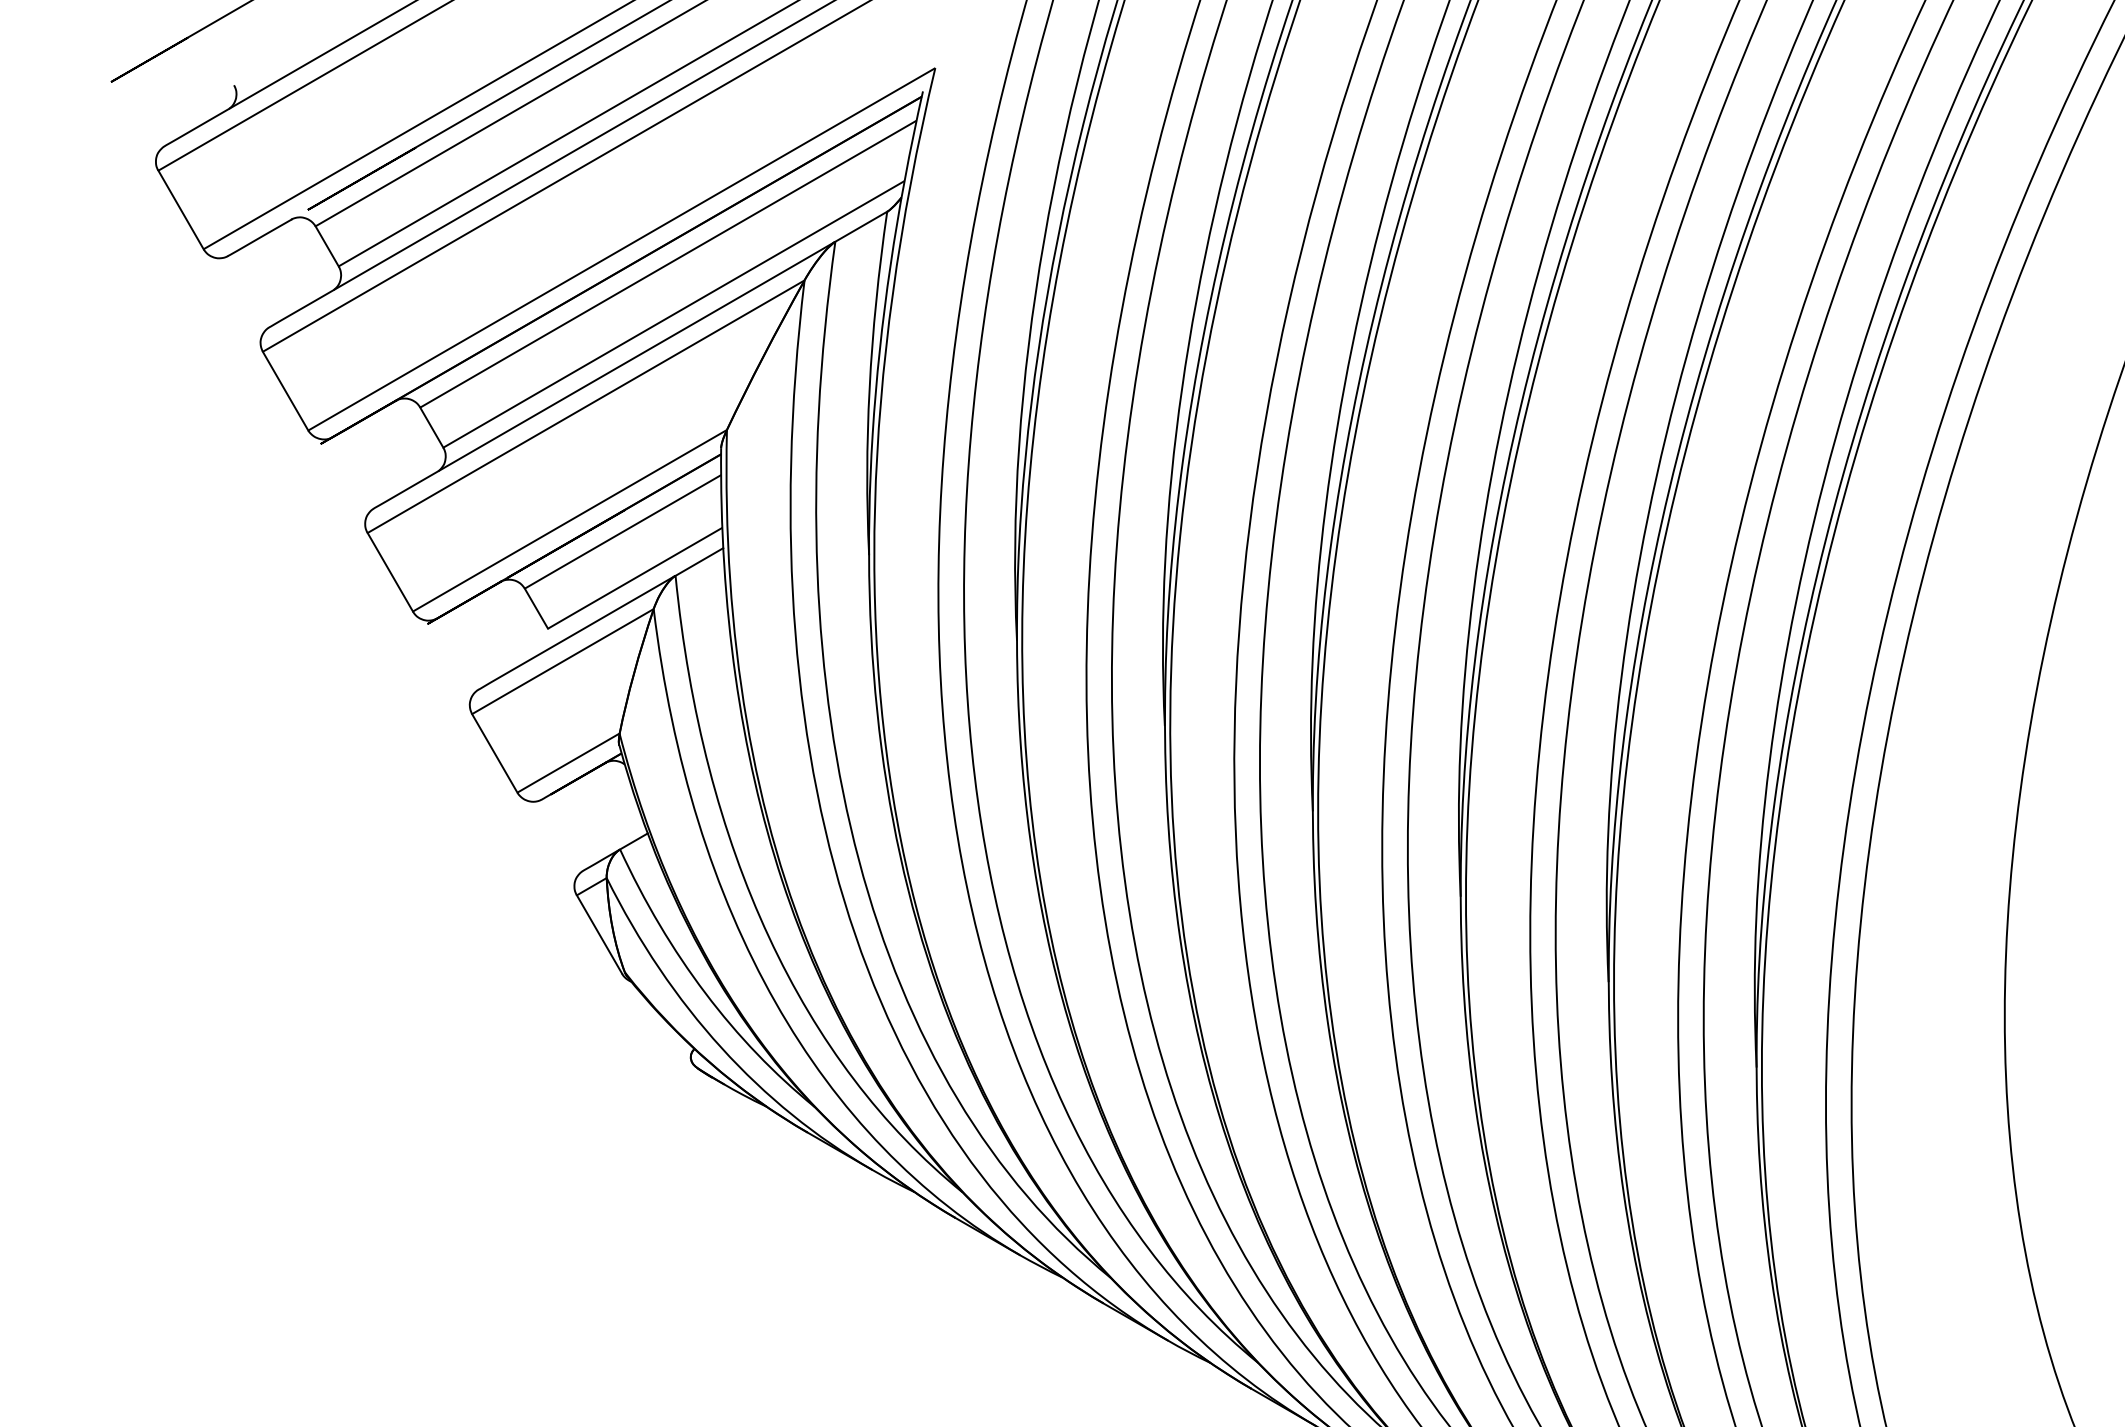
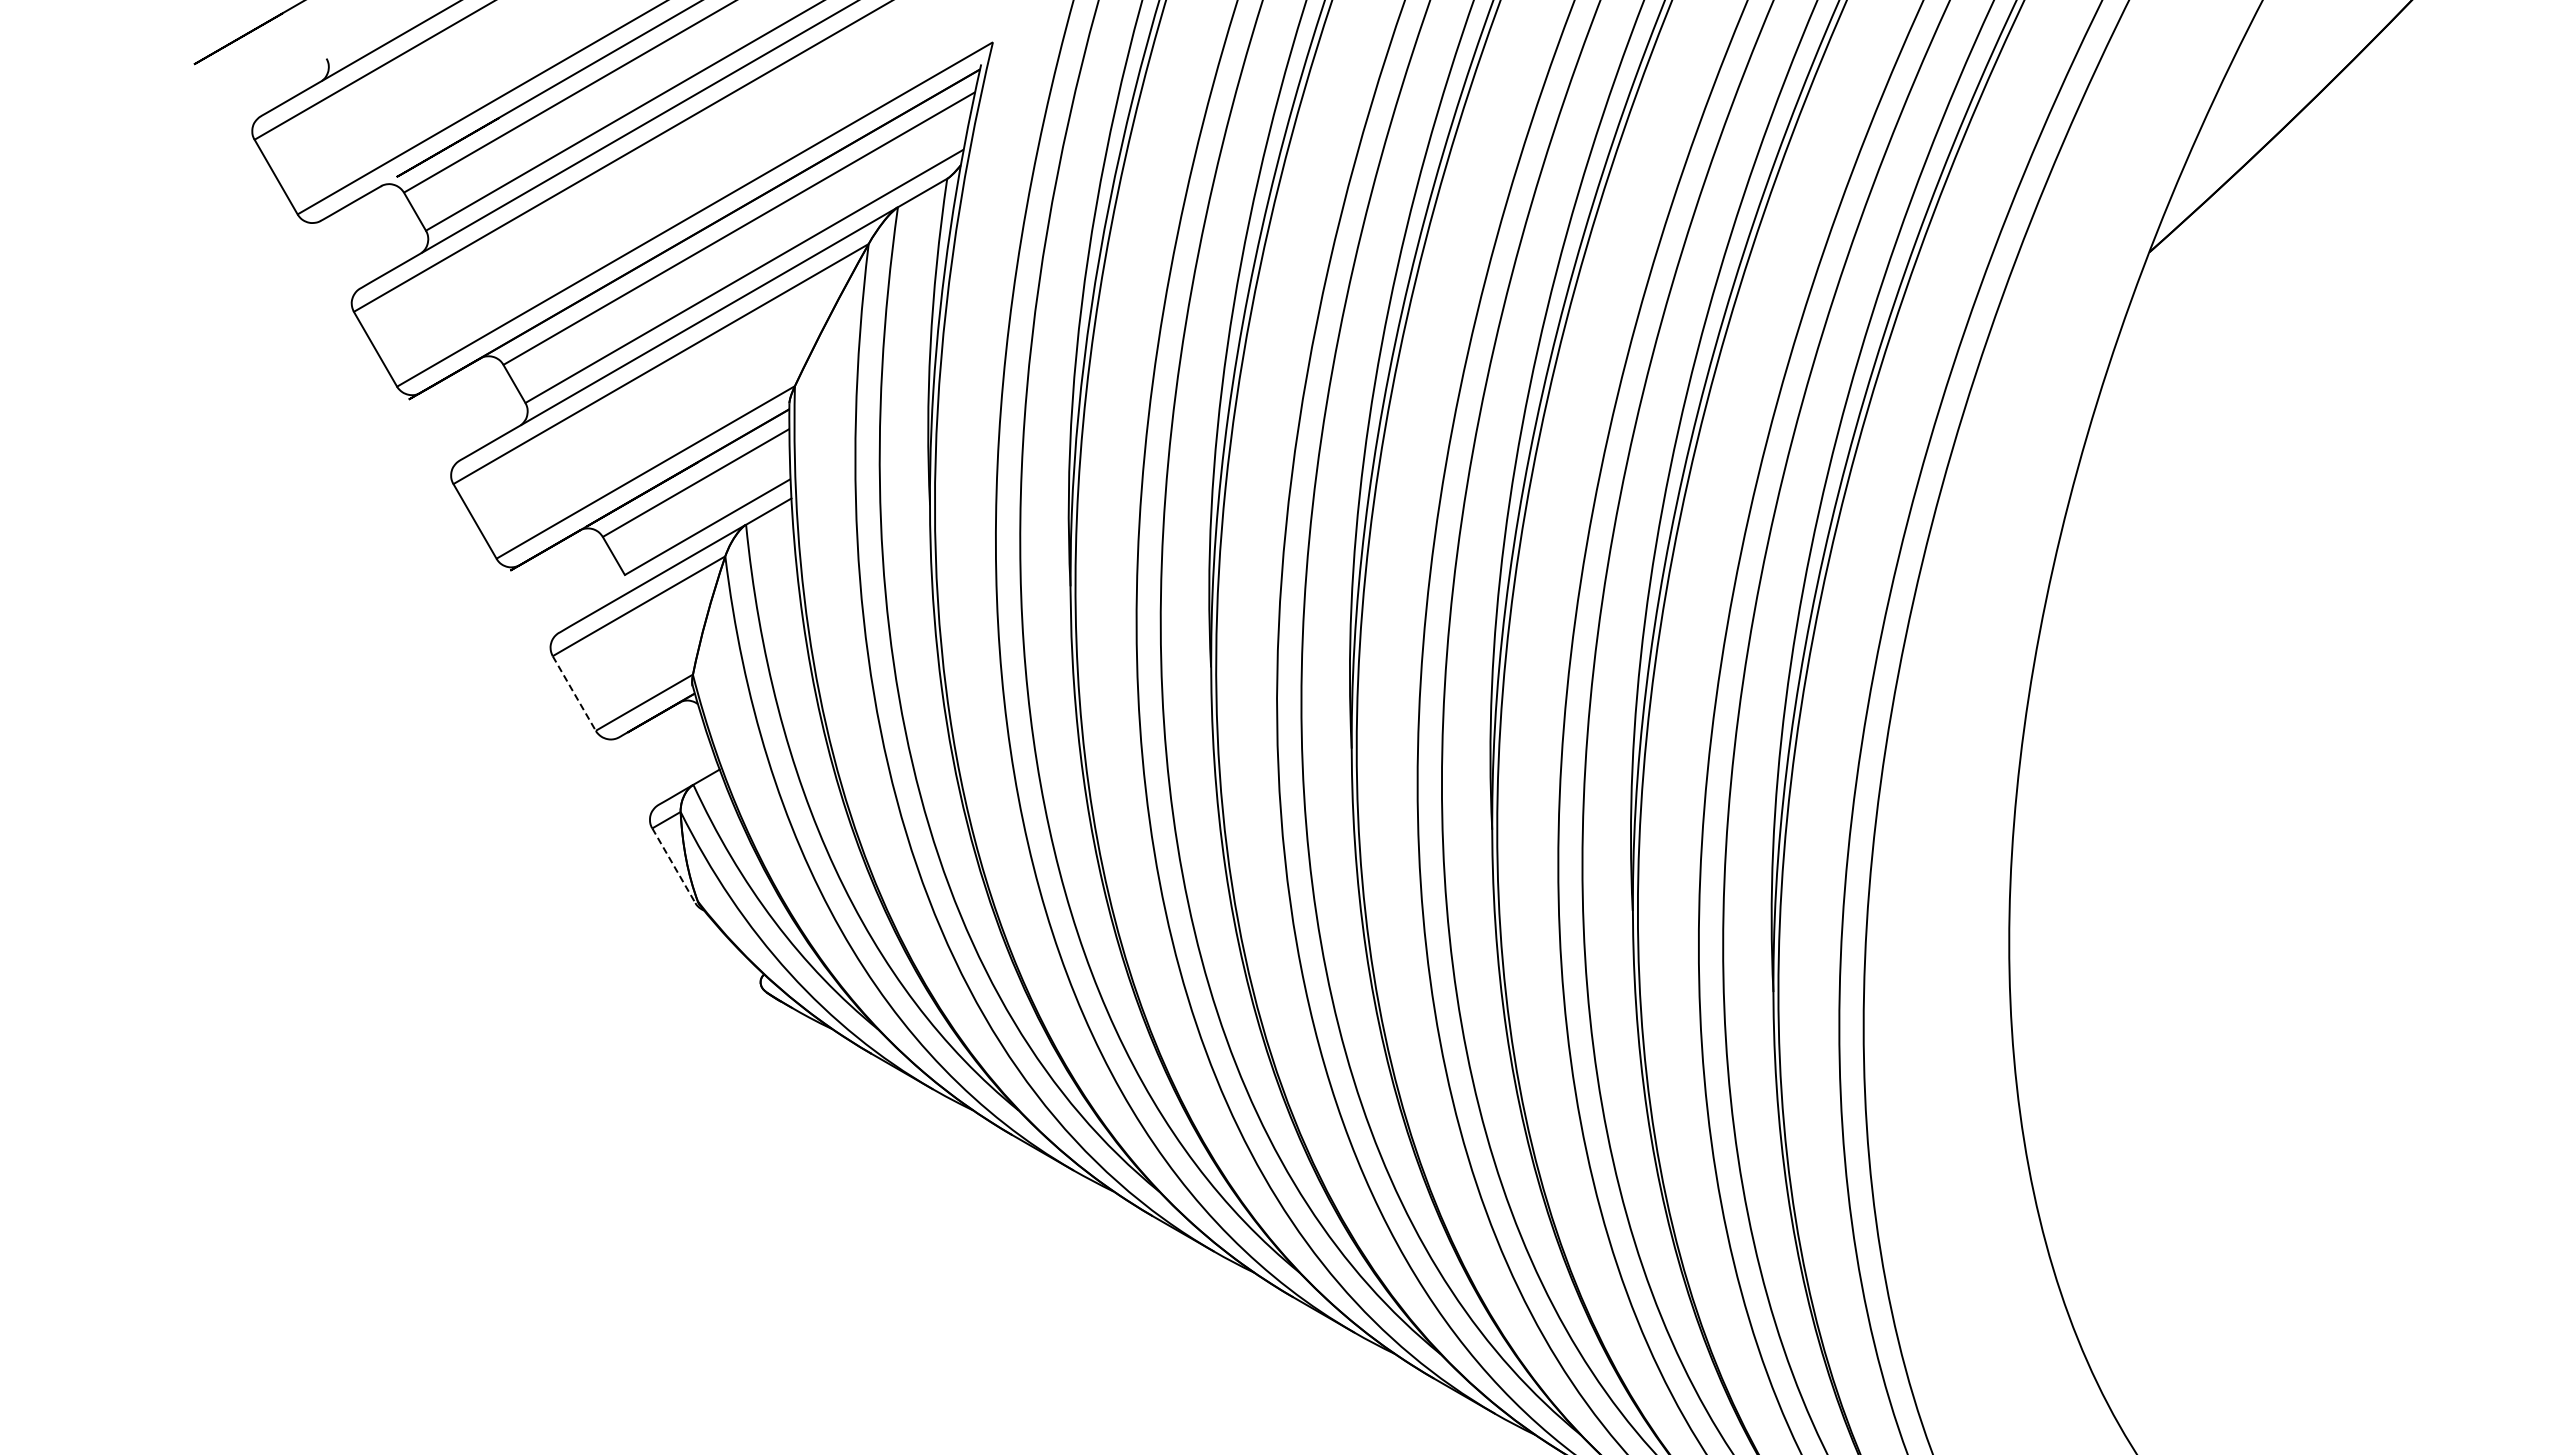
line: (494, 754) -> (574, 694), solid -> dashed
line: (600, 935) -> (674, 866), solid -> dashed

